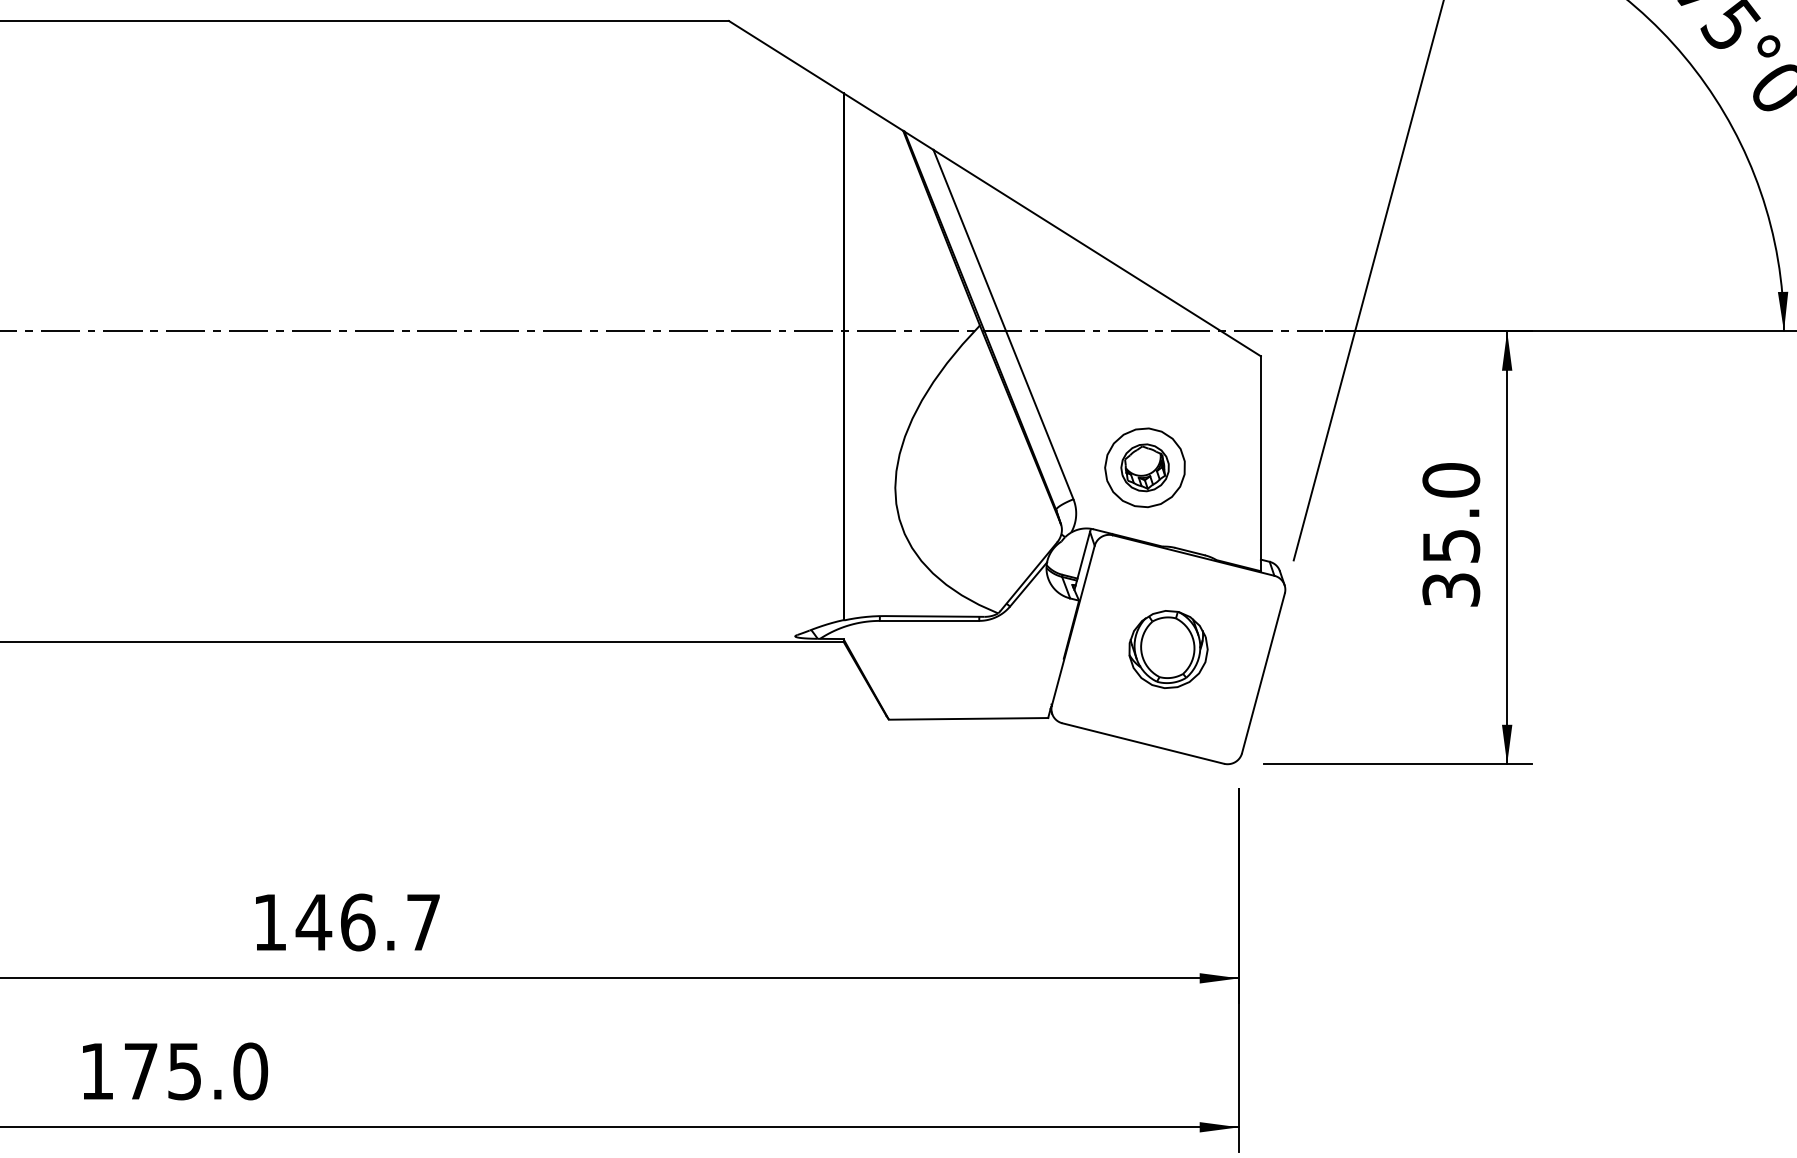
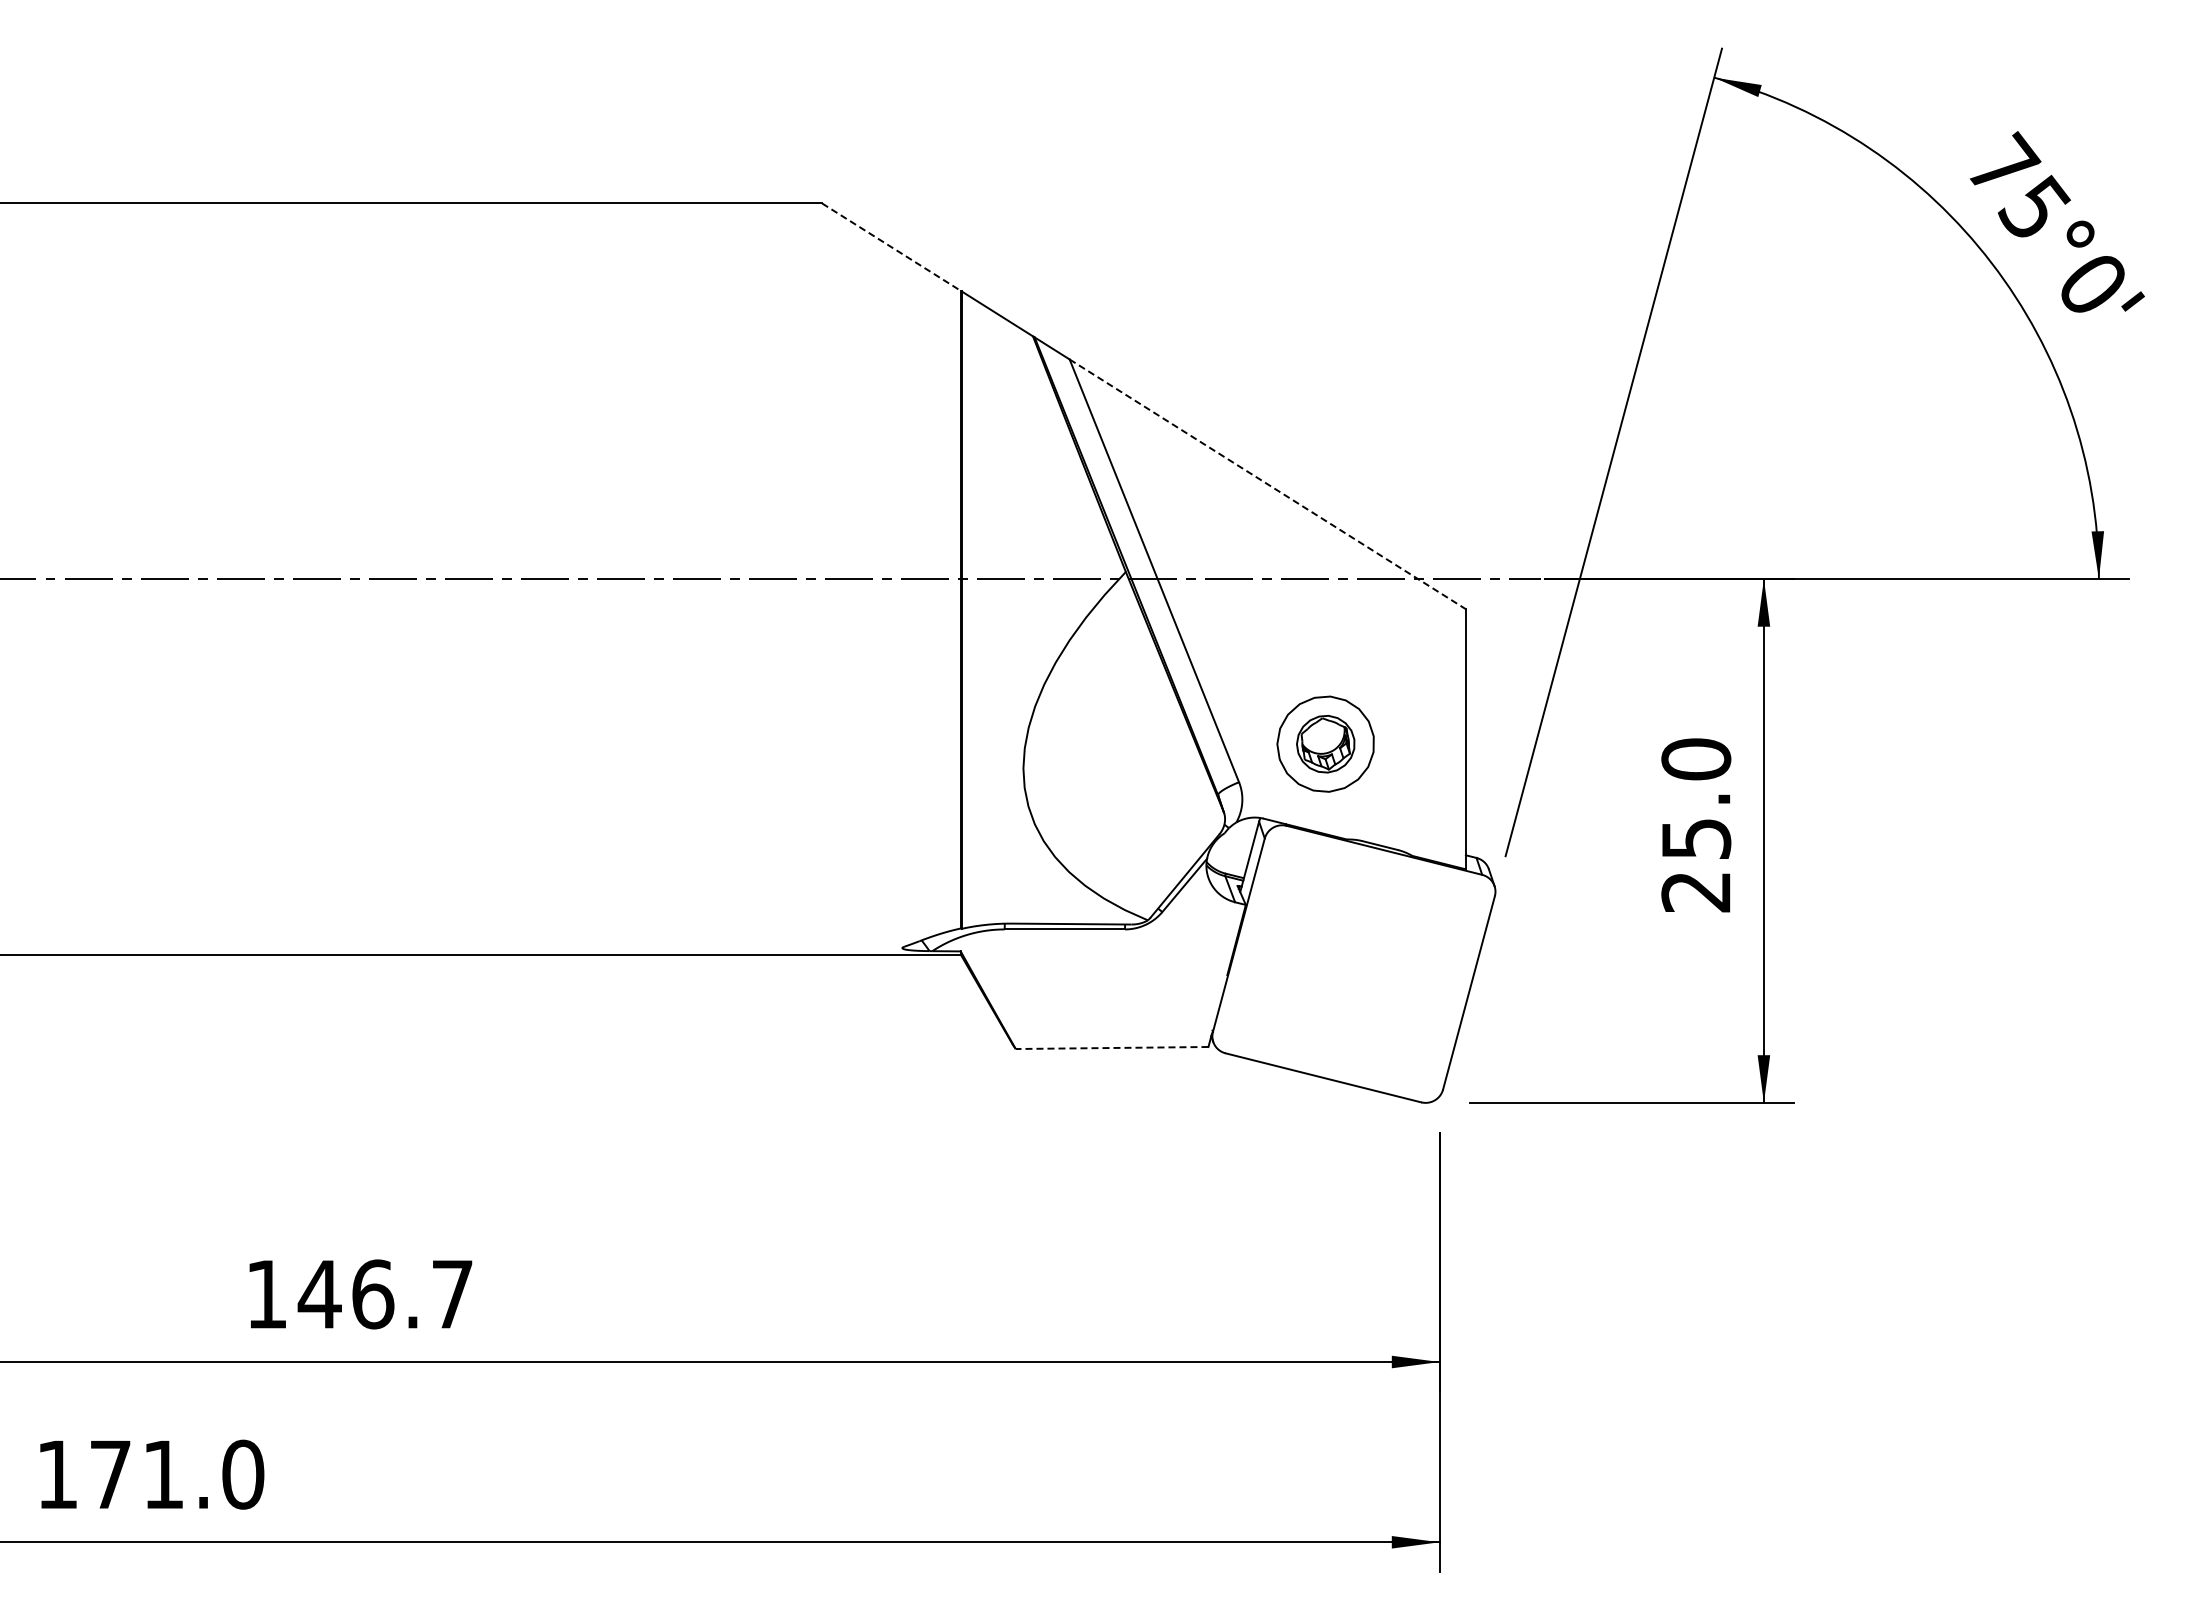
line: (786, 57) -> (891, 247), solid -> dashed
line: (1097, 253) -> (1268, 484), solid -> dashed
text: (1451, 590) -> (1696, 892), 35.0 -> 25.0
part: (1168, 649) -> (1354, 963), removed
line: (968, 719) -> (1111, 1048), solid -> dashed
text: (184, 1071) -> (163, 1474), 175.0 -> 171.0

